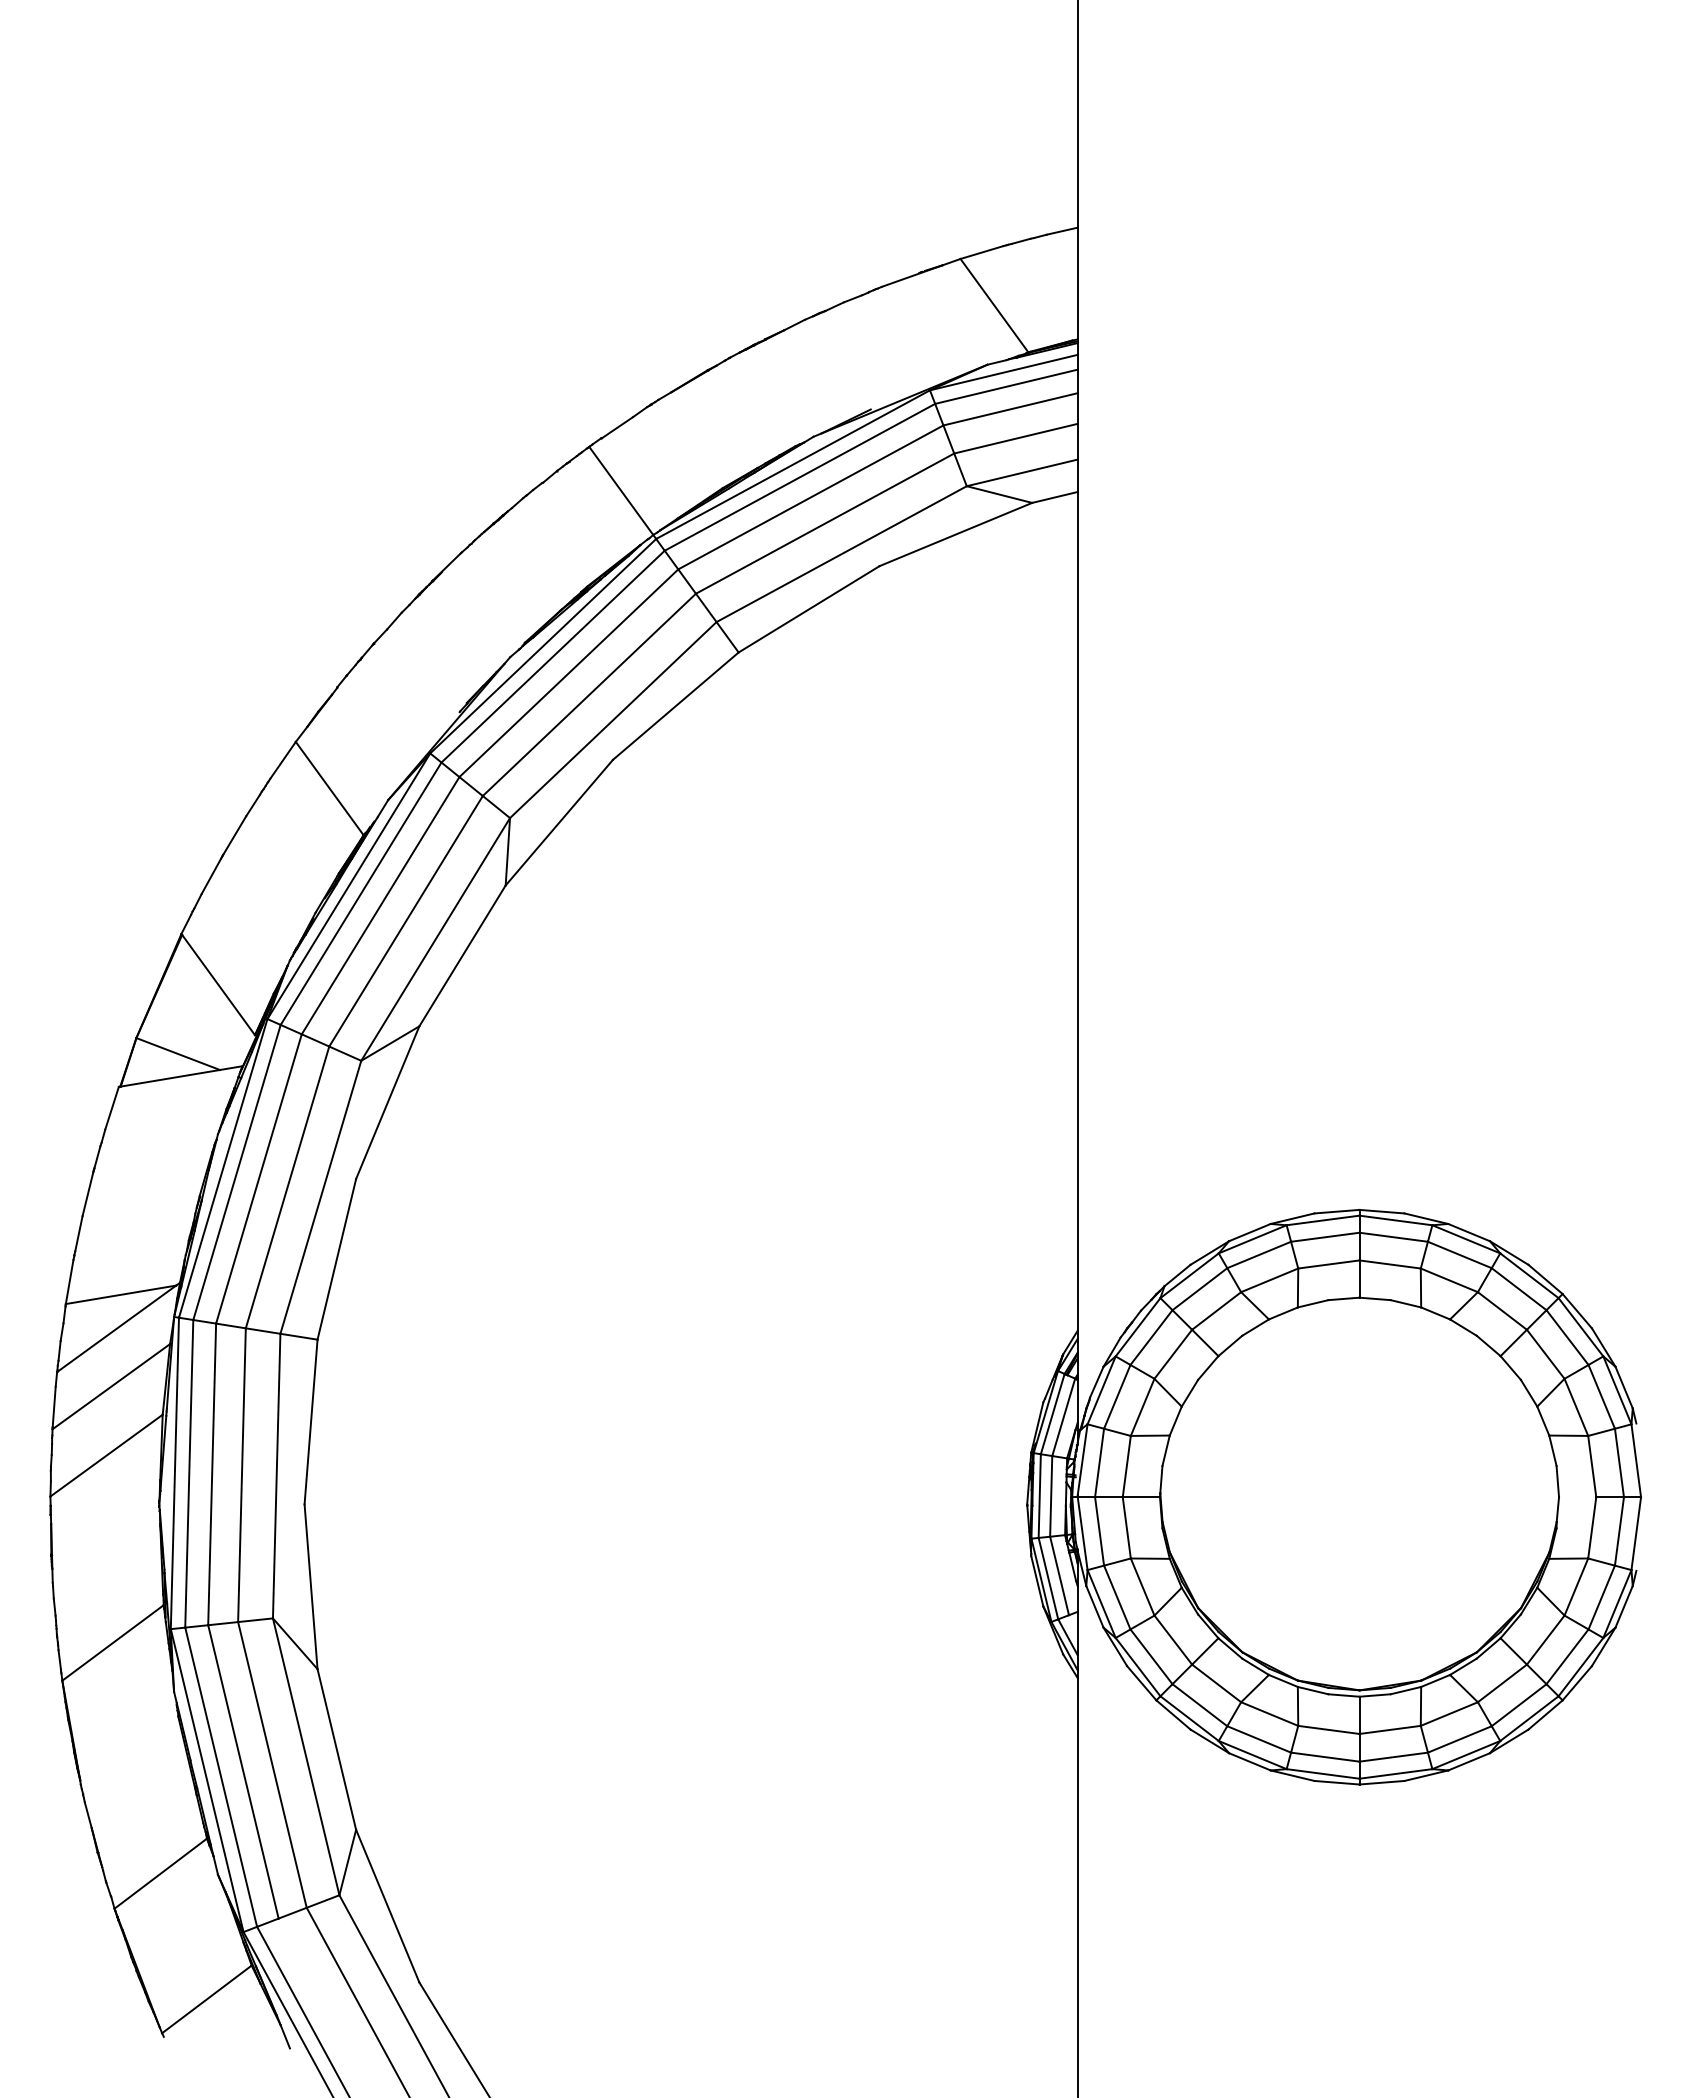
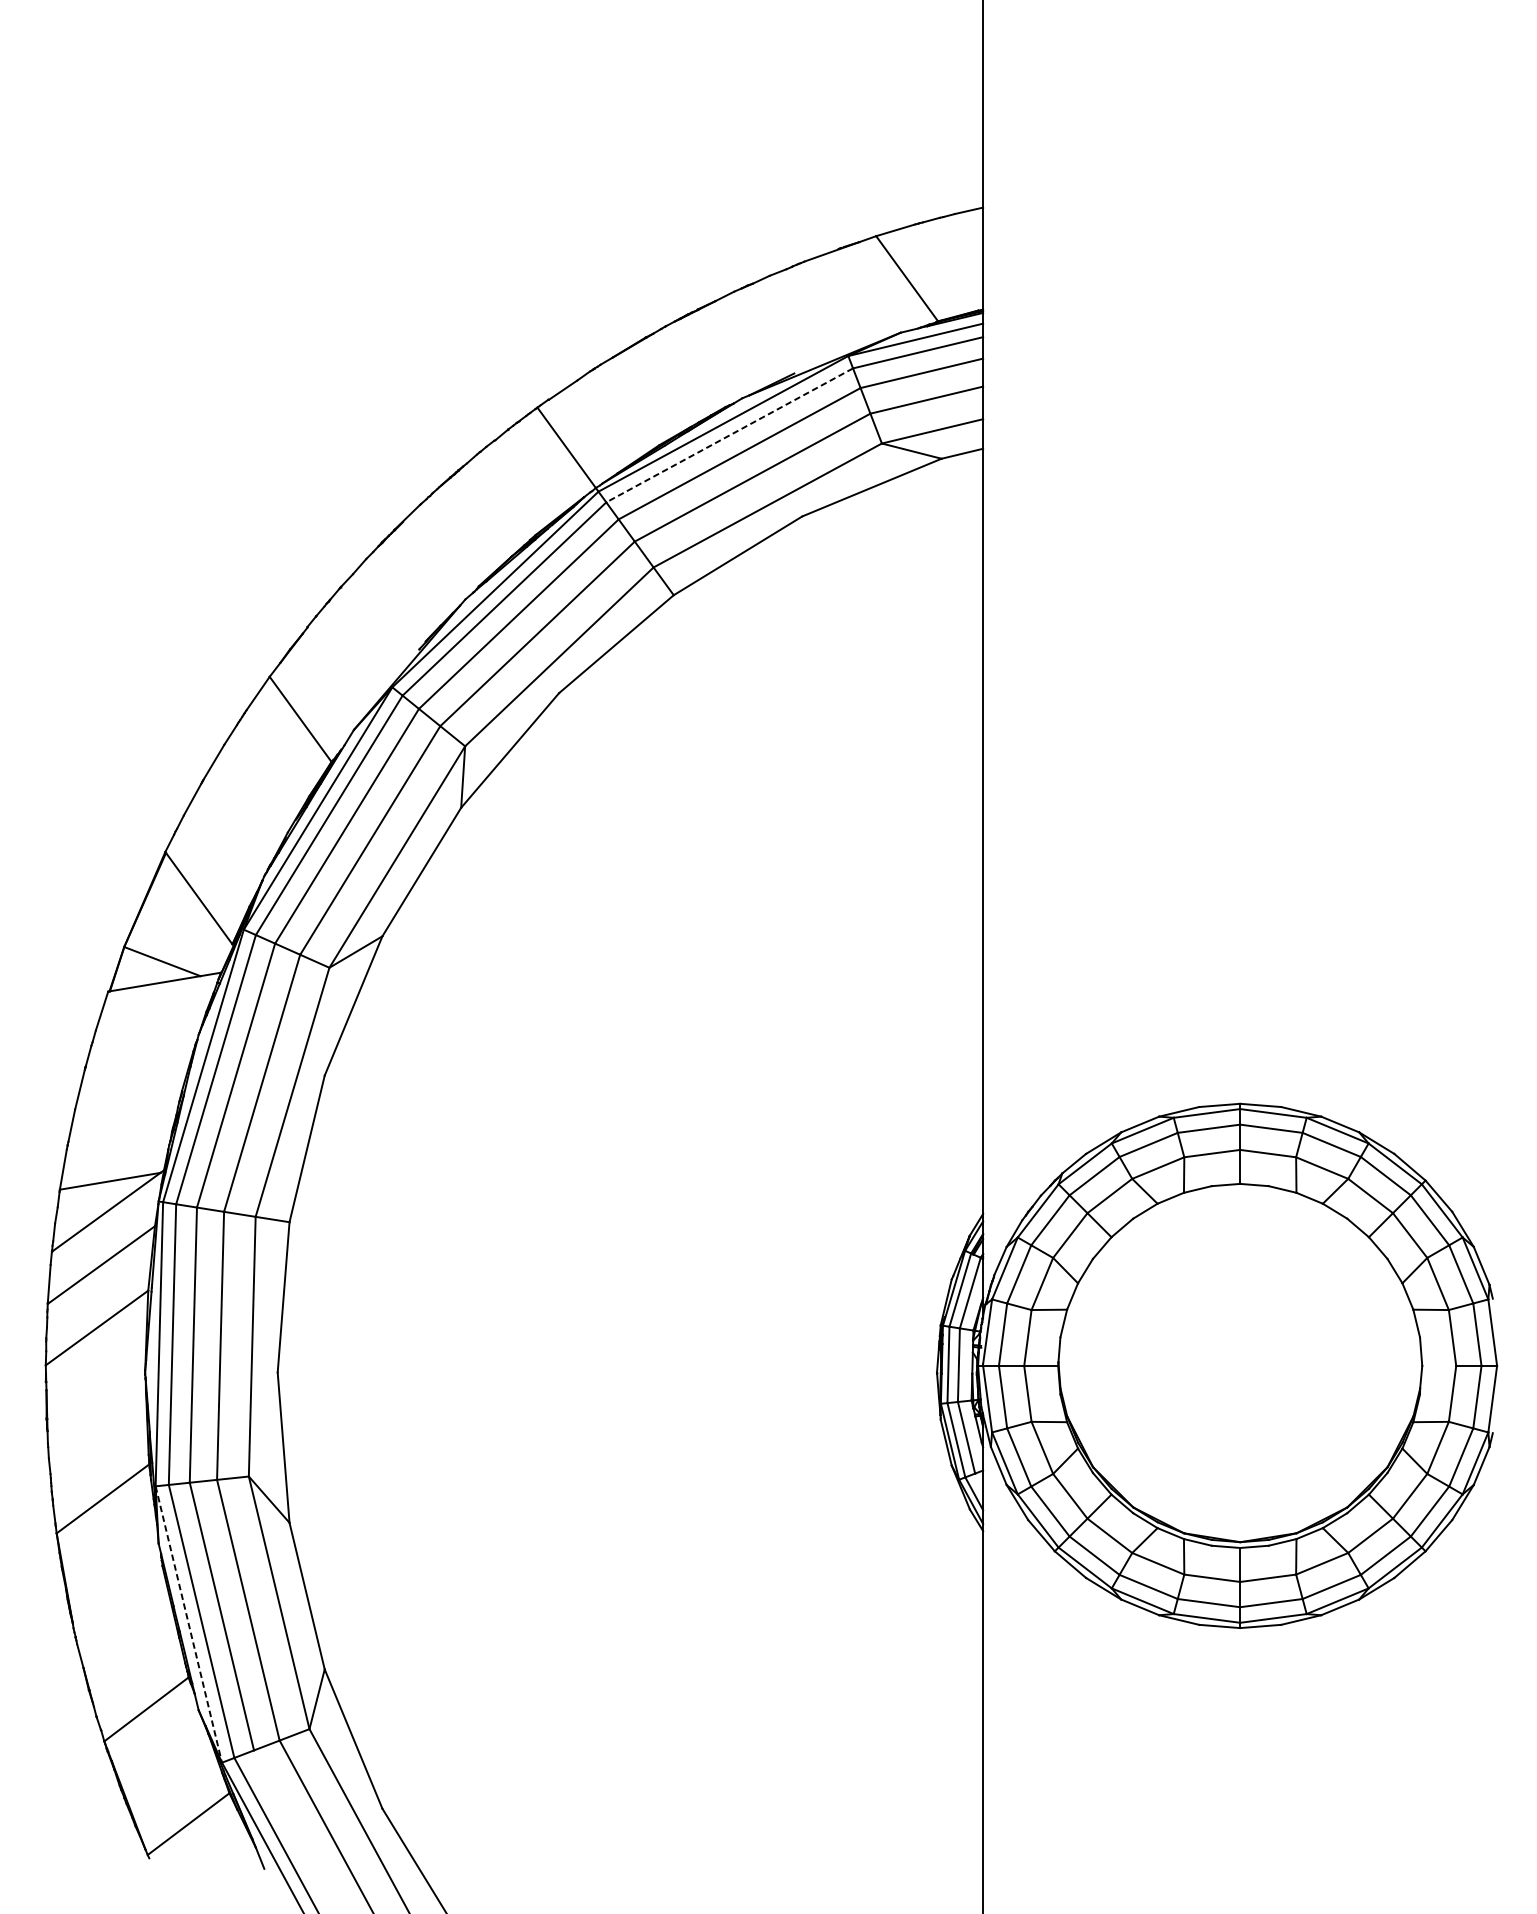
line: (799, 477) -> (729, 435), solid -> dashed
line: (207, 1780) -> (189, 1624), solid -> dashed

